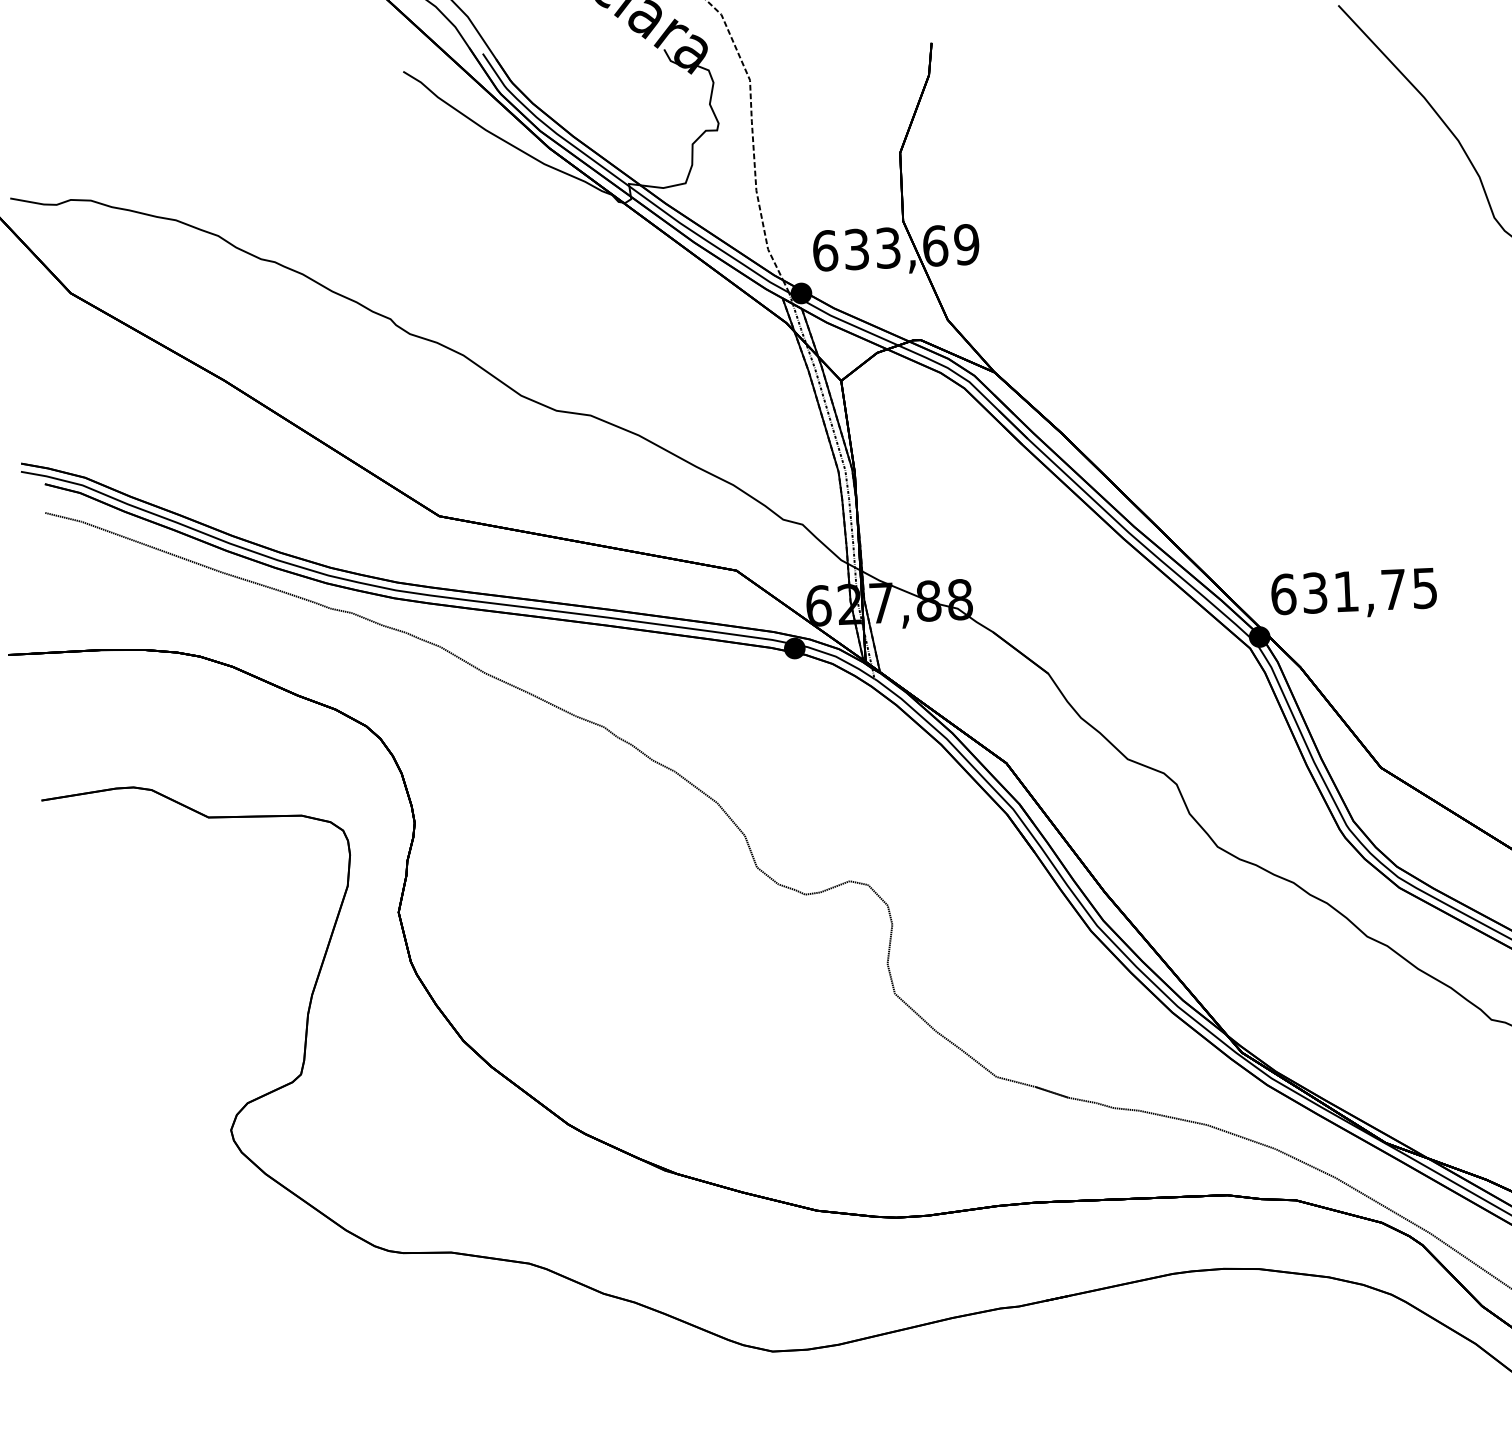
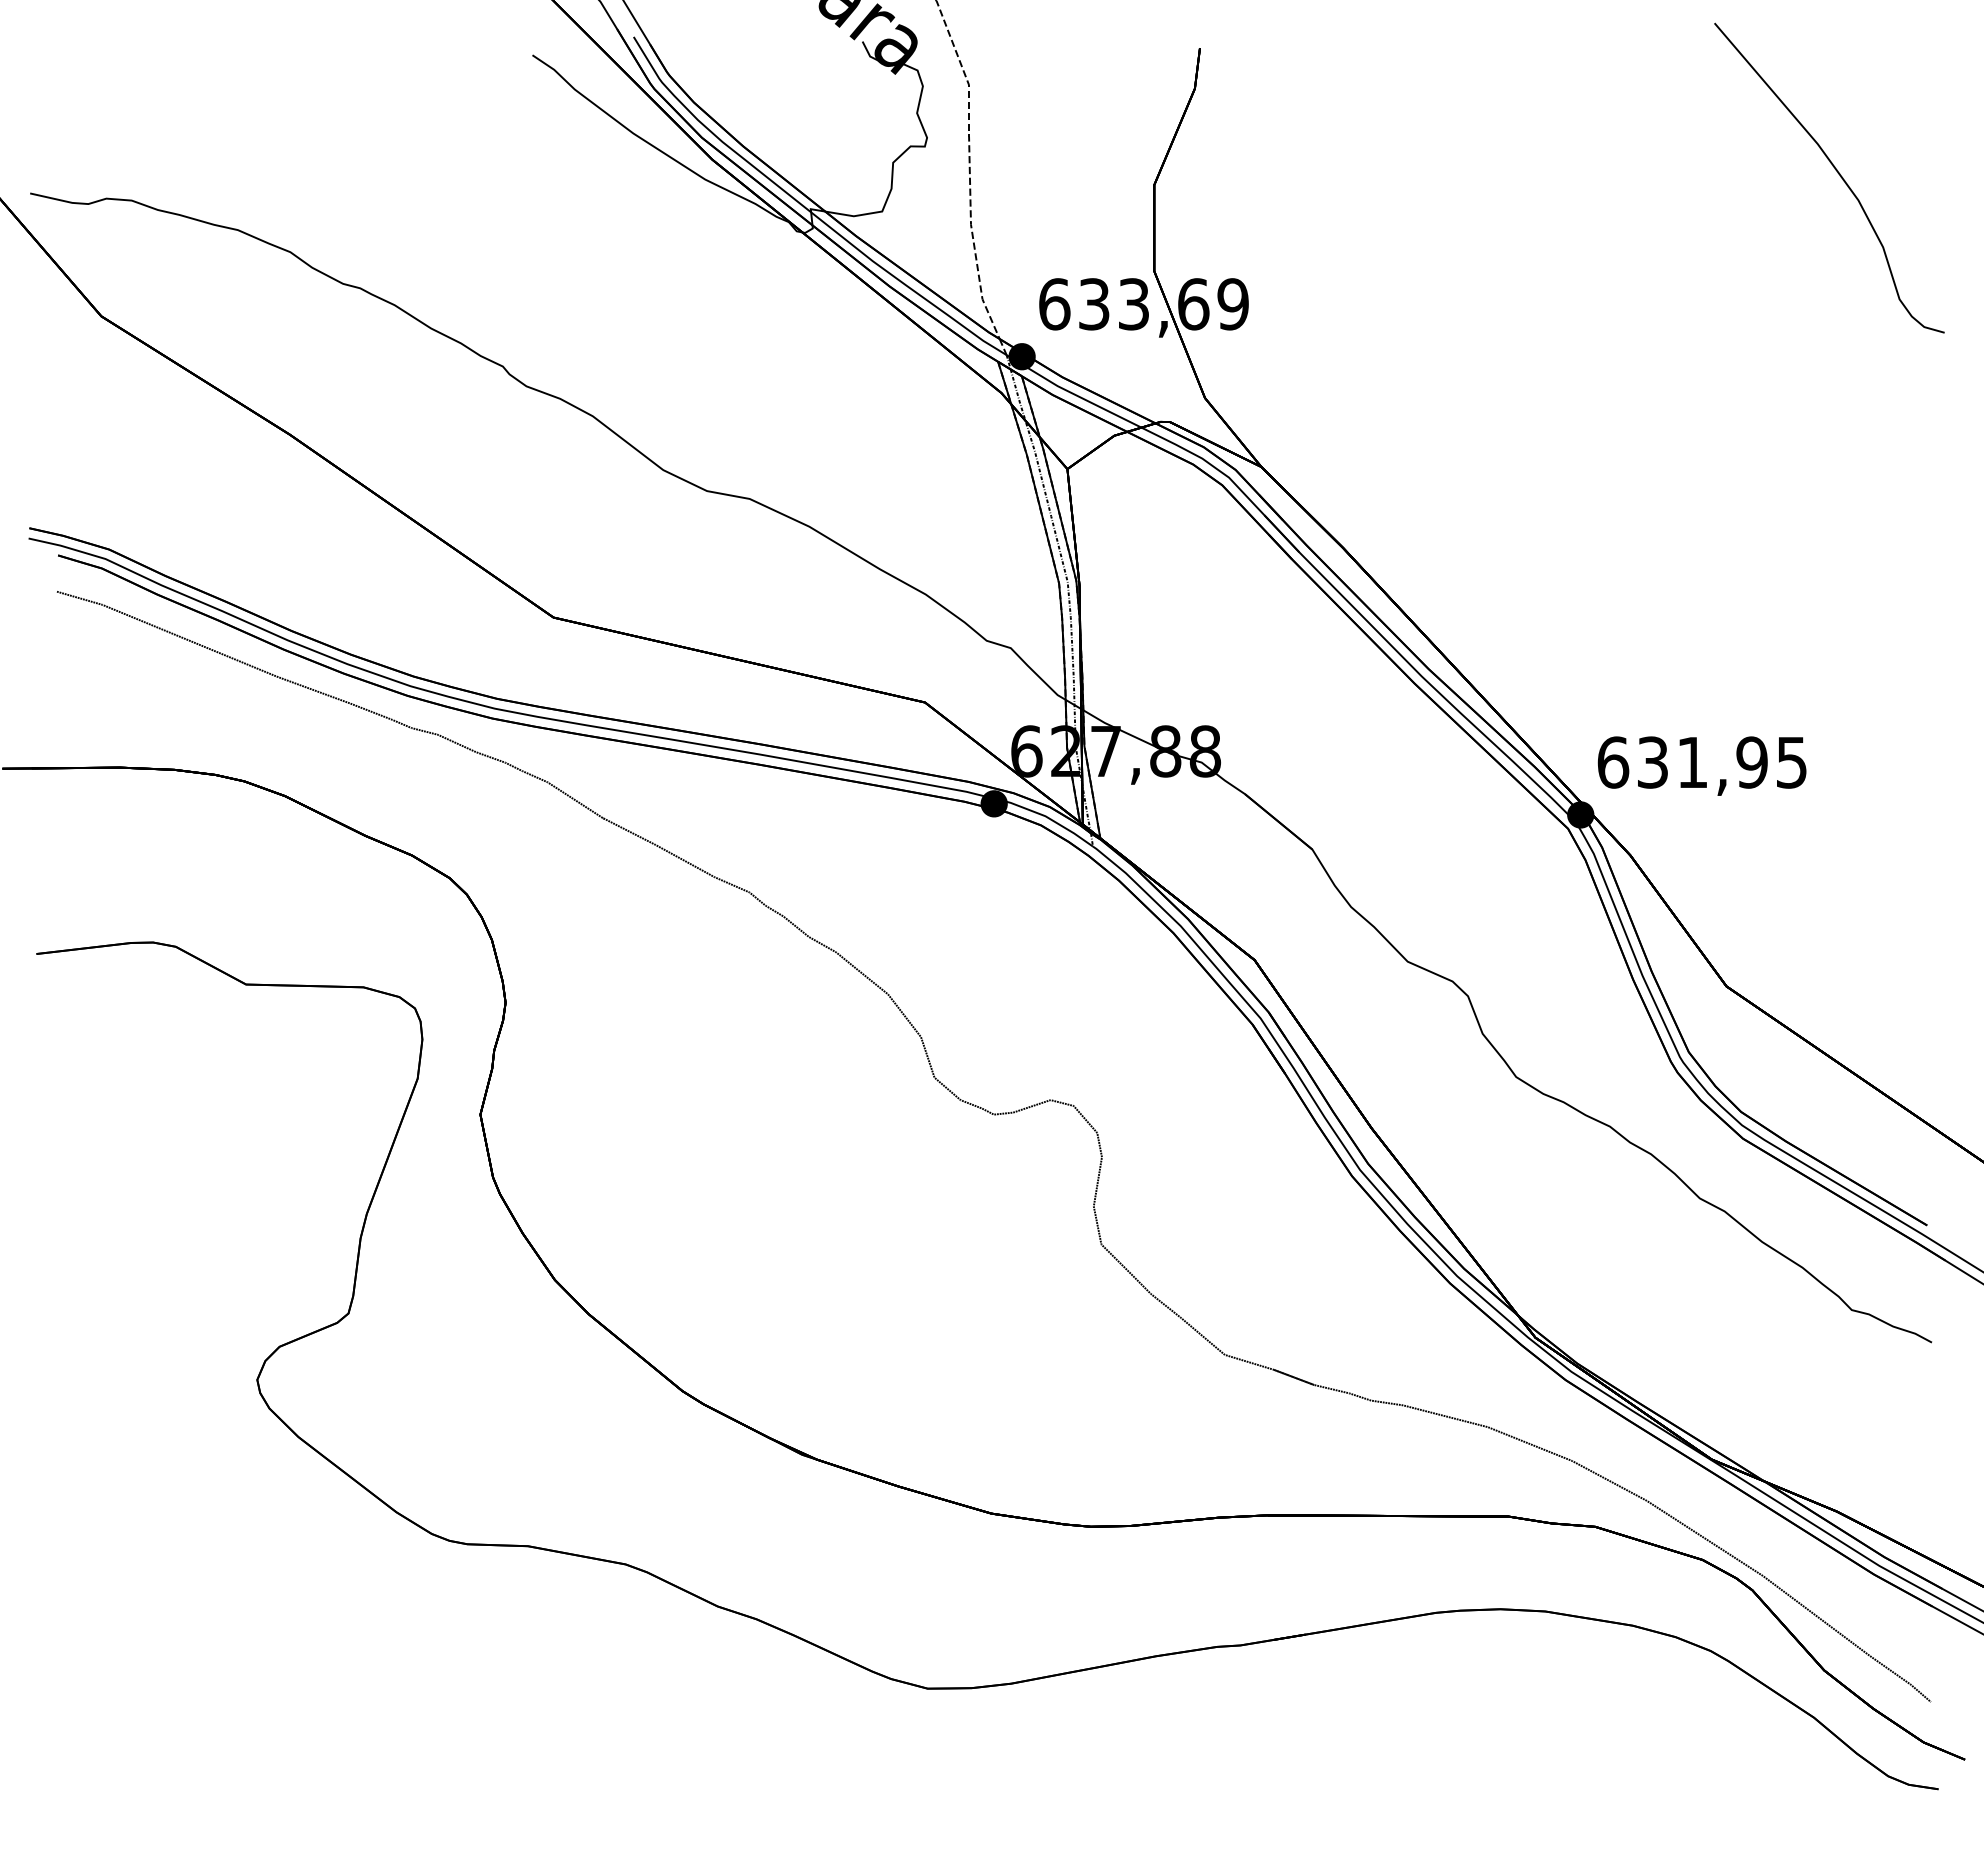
text: (1393, 589) -> (1751, 762), 631,75 -> 631,95

